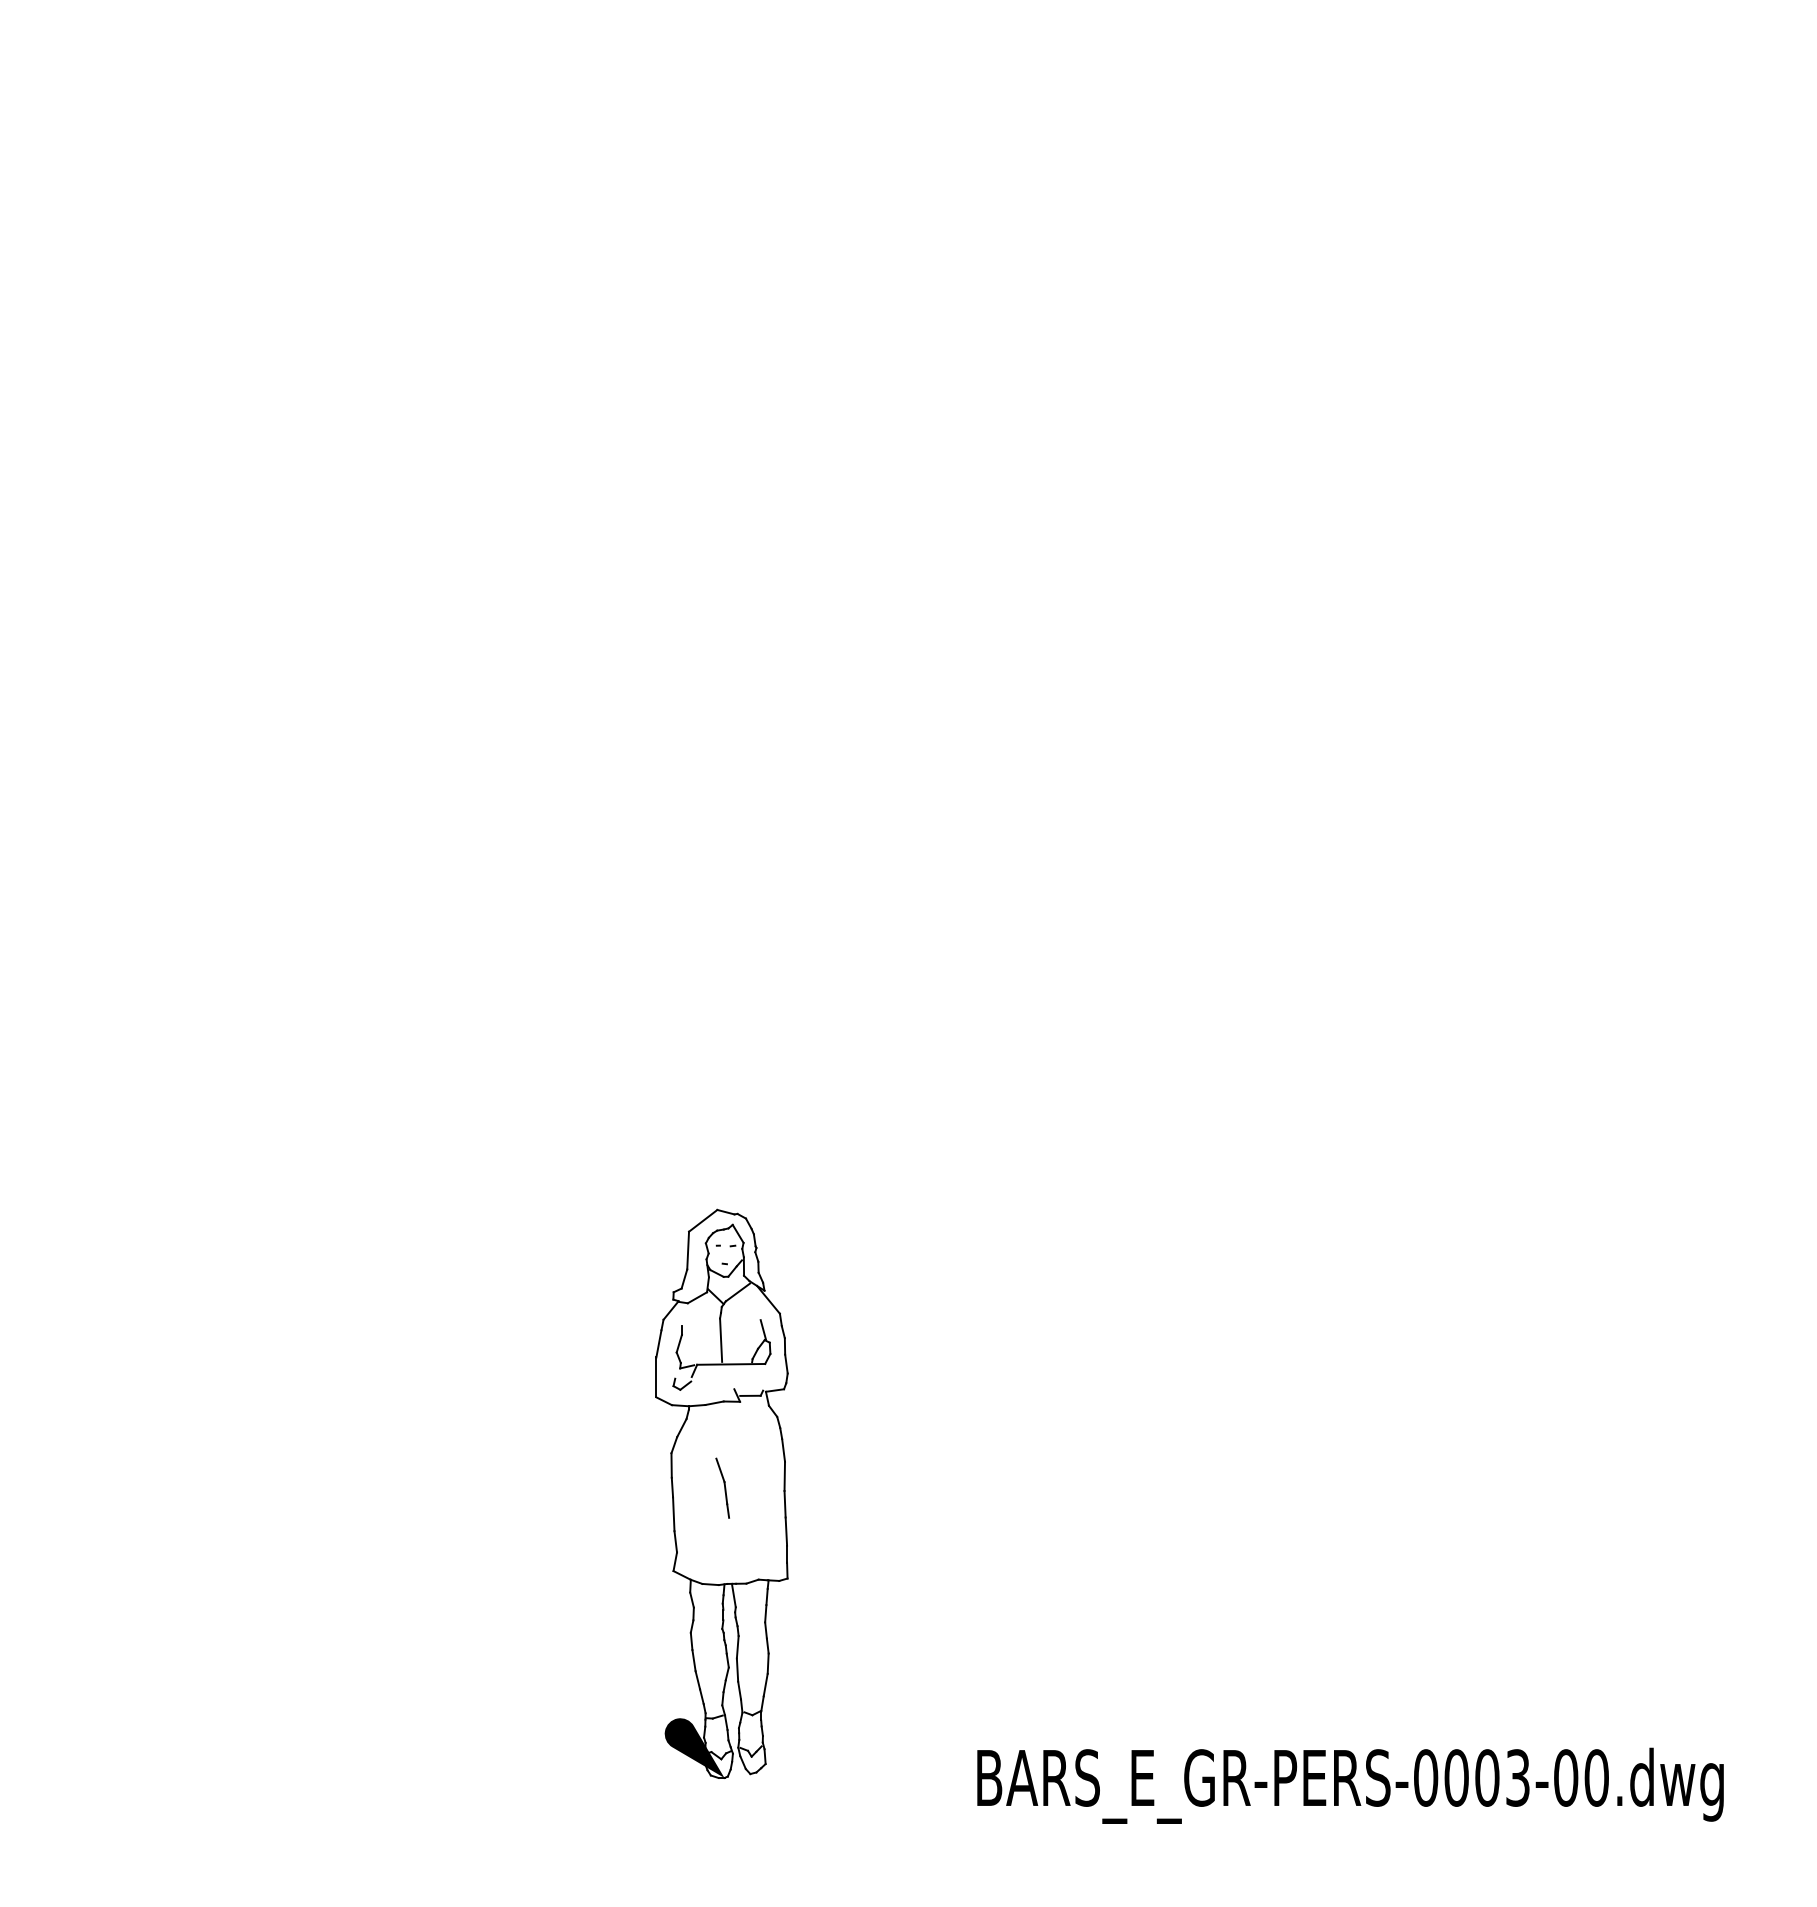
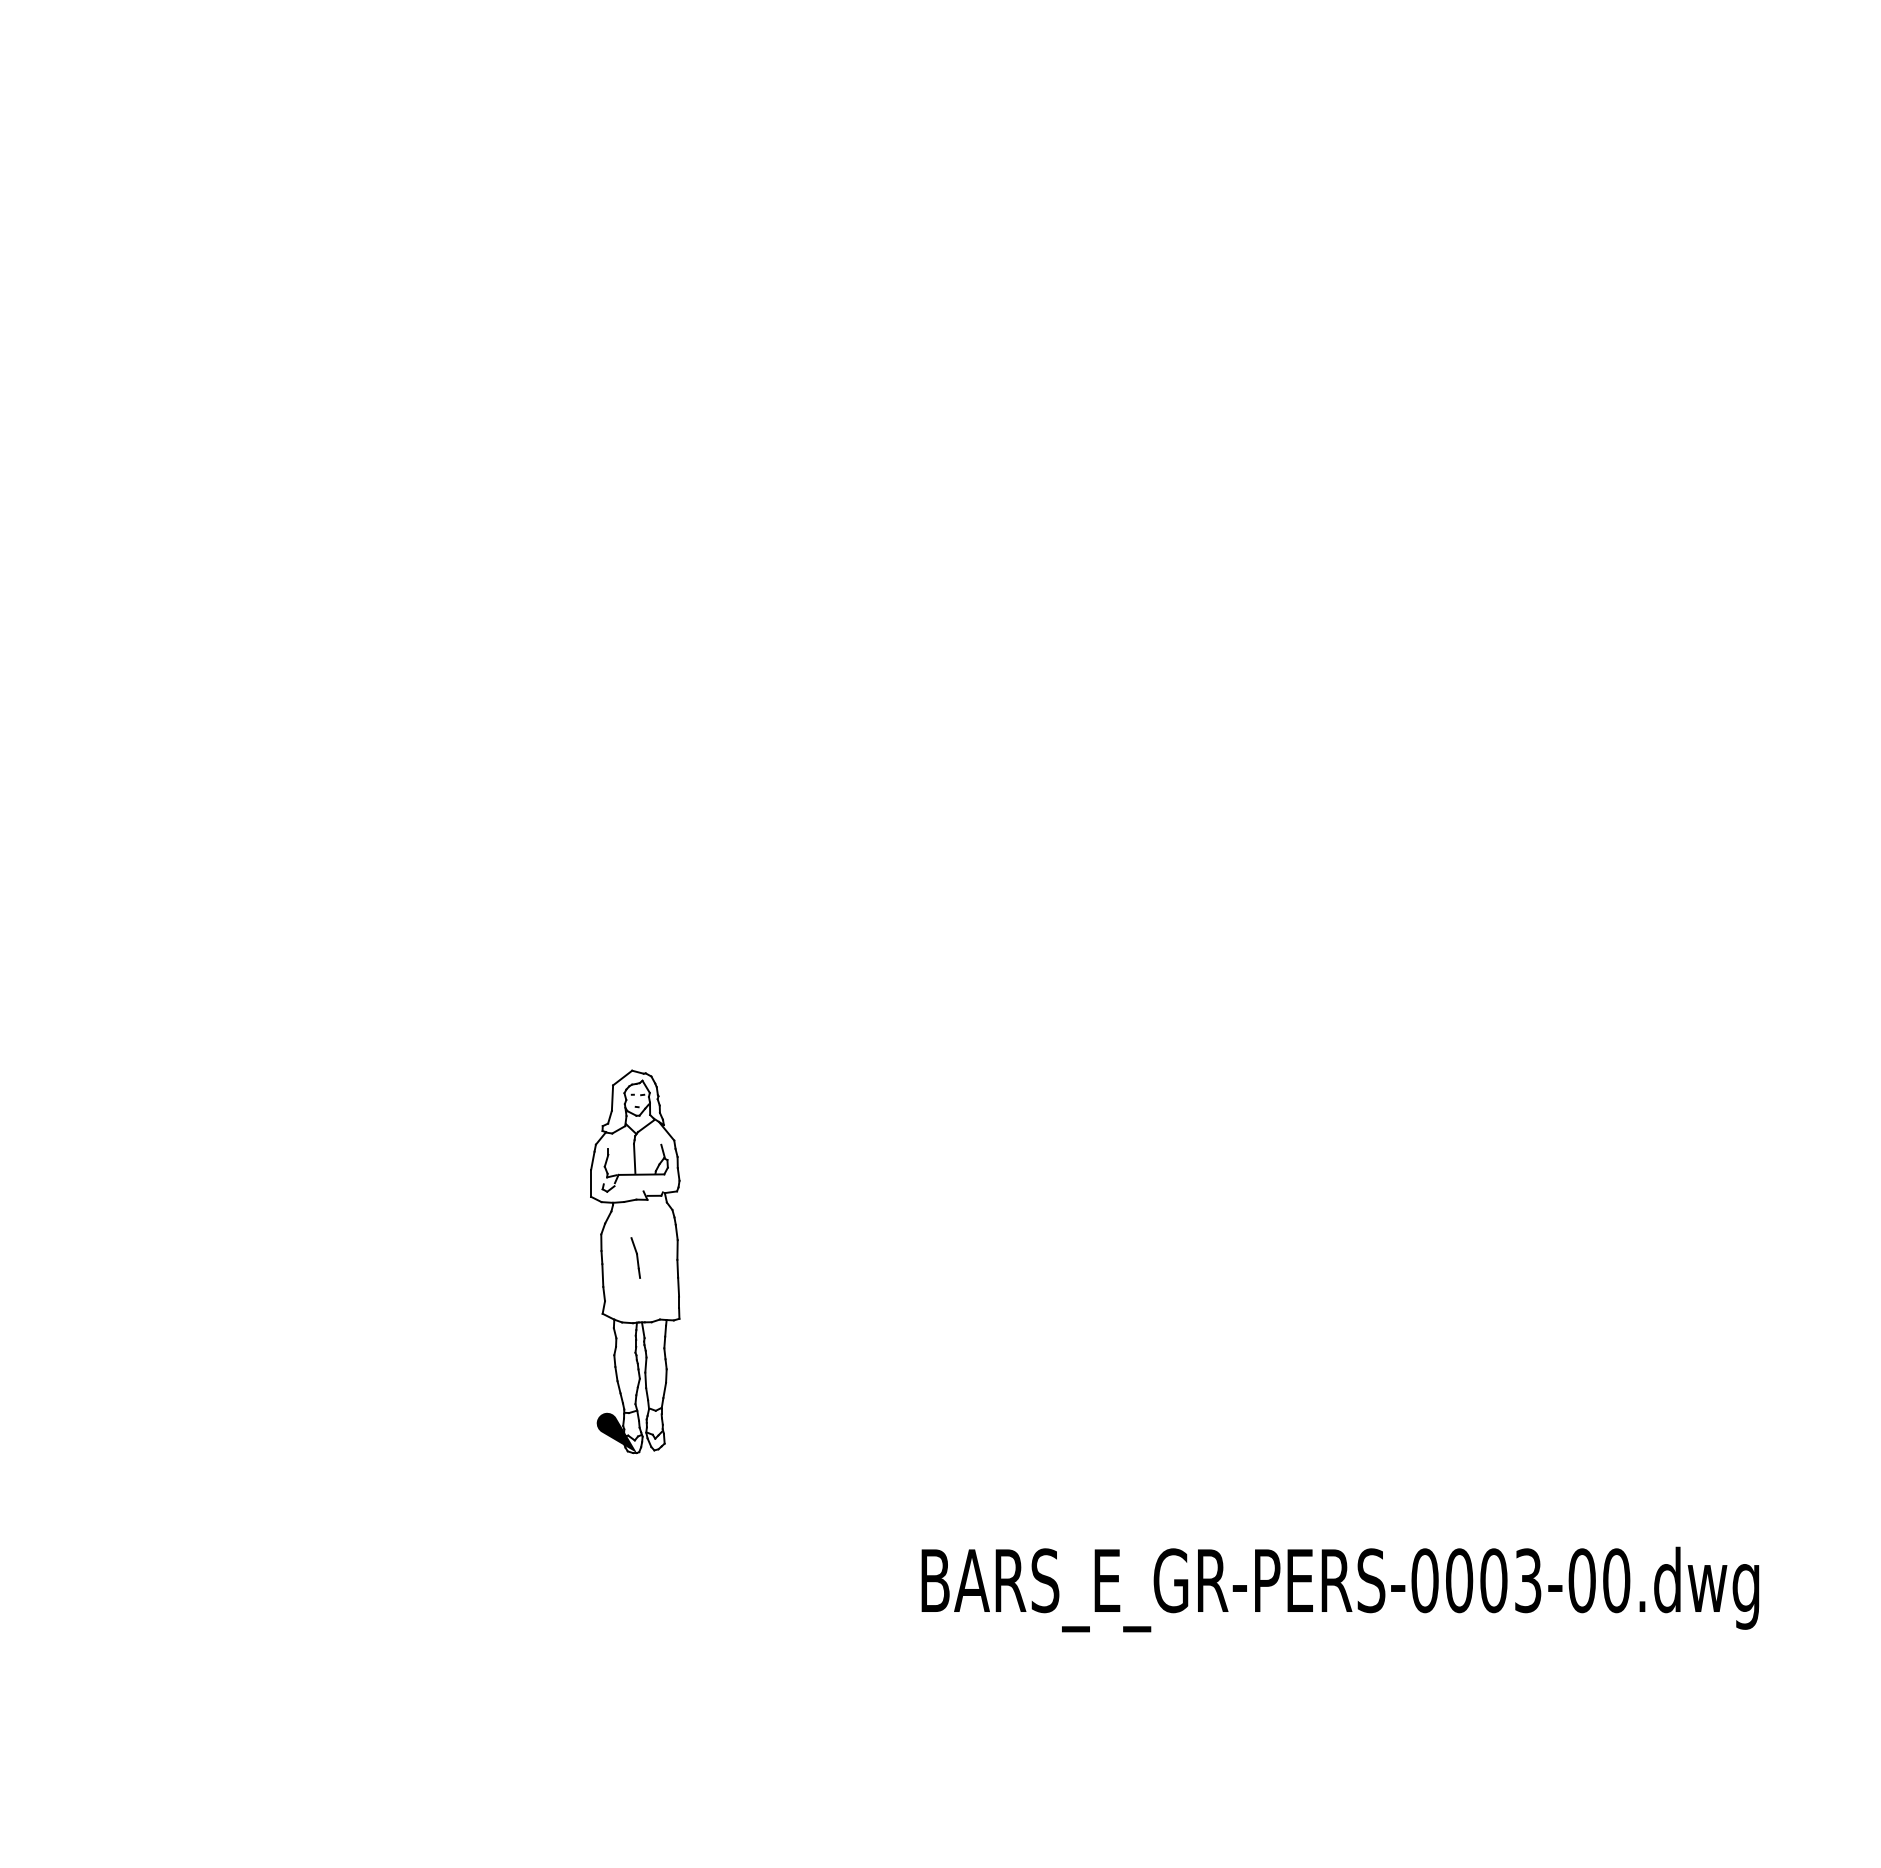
part: (721, 1493) -> (634, 1261), size x0.6

